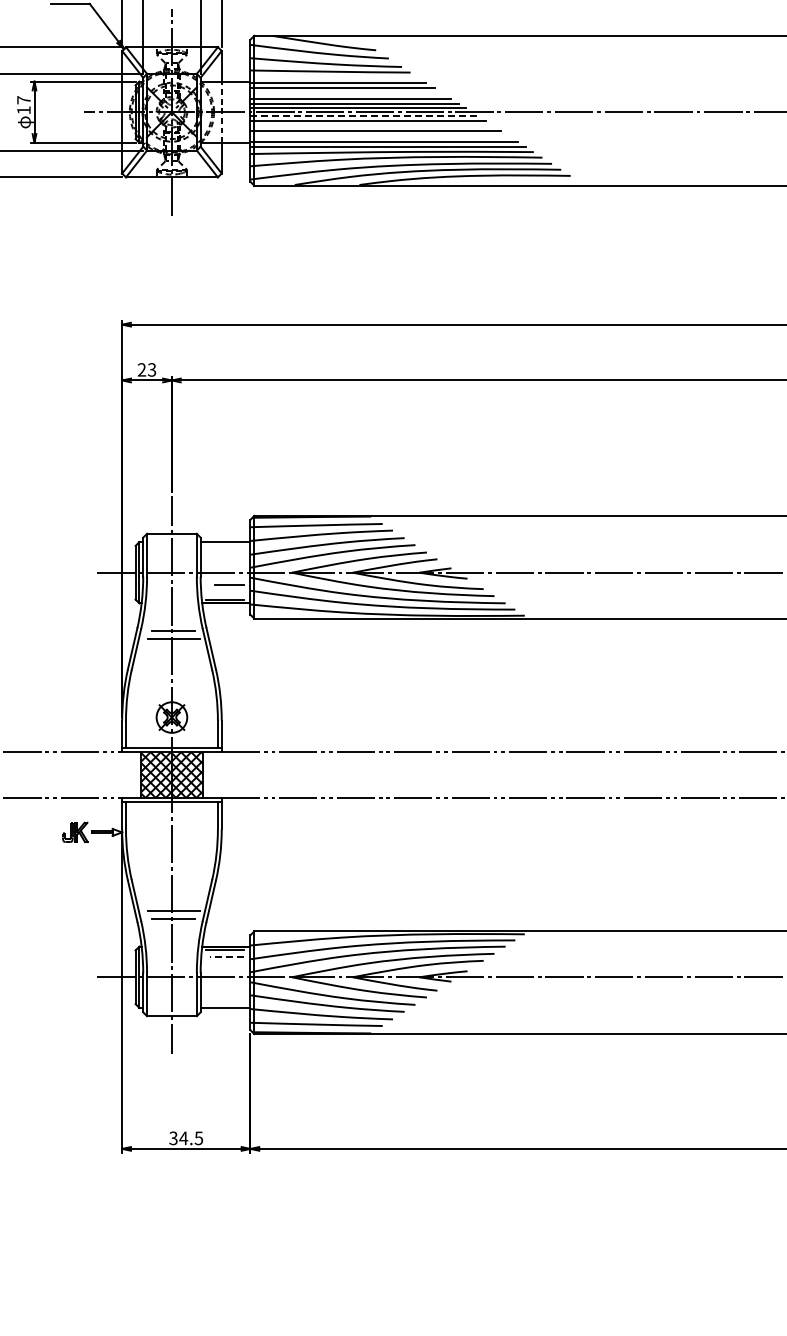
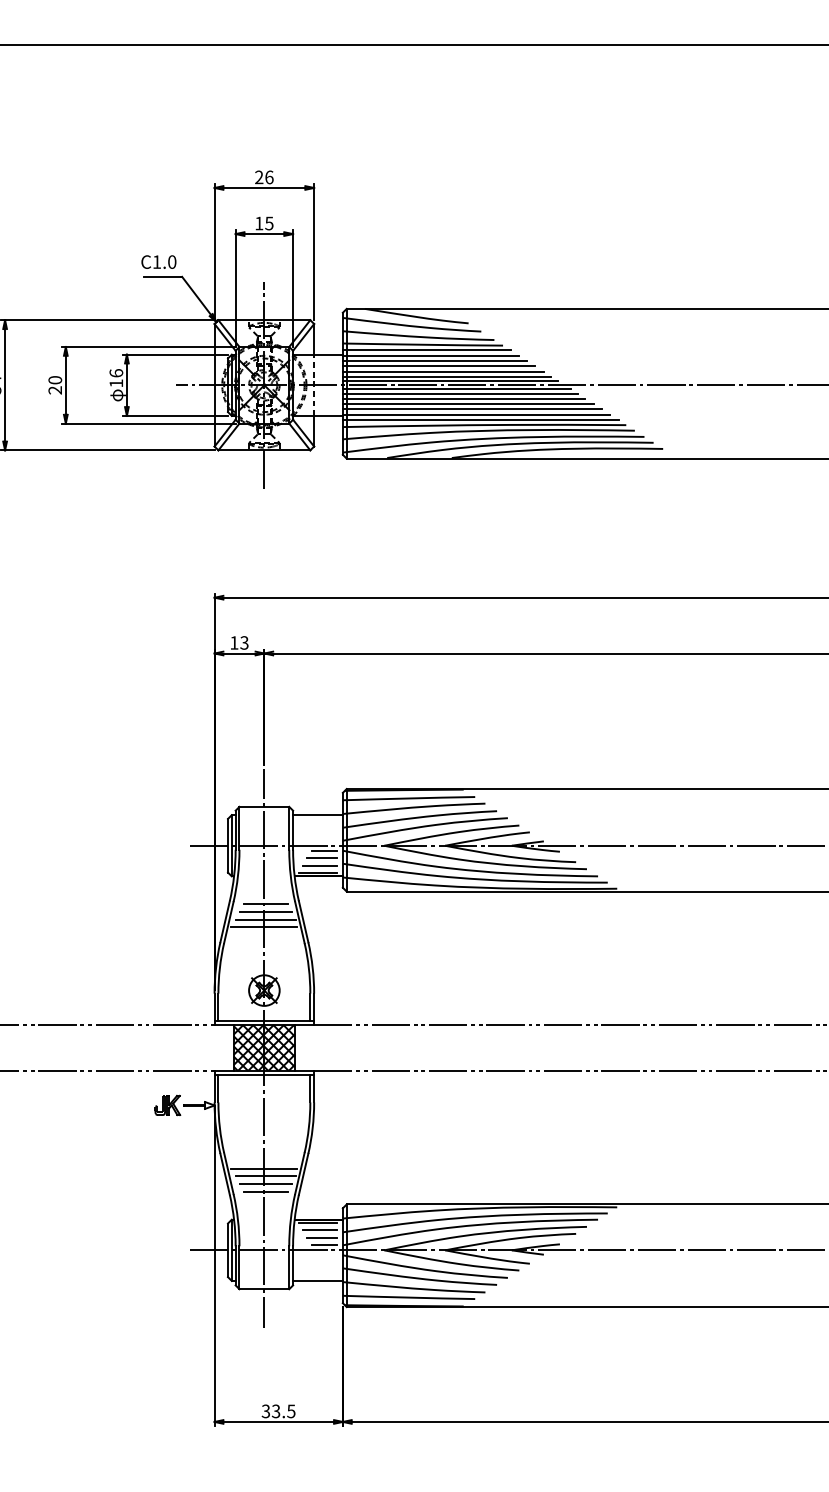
line: (334, 77) -> (426, 350), added
line: (346, 93) -> (438, 366), added
text: (24, 100) -> (116, 373), 17 -> 16
line: (364, 116) -> (456, 389), dashed -> solid
line: (371, 125) -> (463, 398), added
line: (379, 136) -> (471, 409), added
text: (142, 369) -> (234, 642), 23 -> 13
line: (231, 577) -> (323, 850), added
line: (227, 593) -> (319, 866), added
line: (173, 646) -> (265, 919), added
line: (172, 653) -> (264, 926), added
line: (172, 896) -> (264, 1169), added
line: (173, 903) -> (265, 1176), added
line: (227, 957) -> (319, 1230), dashed -> solid
line: (229, 964) -> (321, 1237), added
line: (231, 972) -> (323, 1245), added
text: (183, 1138) -> (275, 1411), 34.5 -> 33.5

